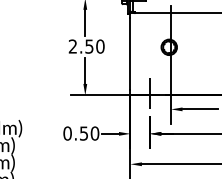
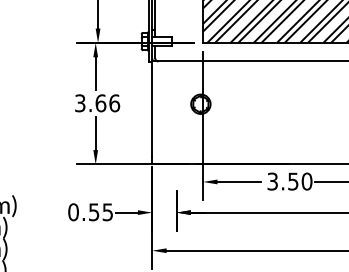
text: (86, 46) -> (97, 103), 2.50 -> 3.66
line: (149, 93) -> (176, 161), removed
text: (94, 133) -> (107, 212), 0.50 -> 0.55

